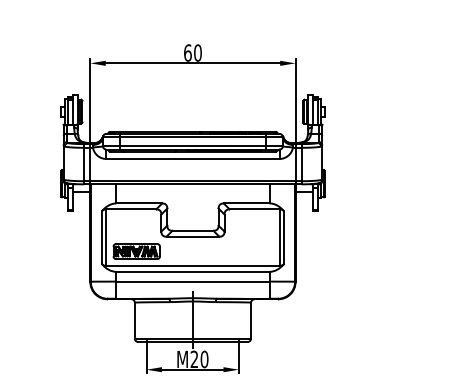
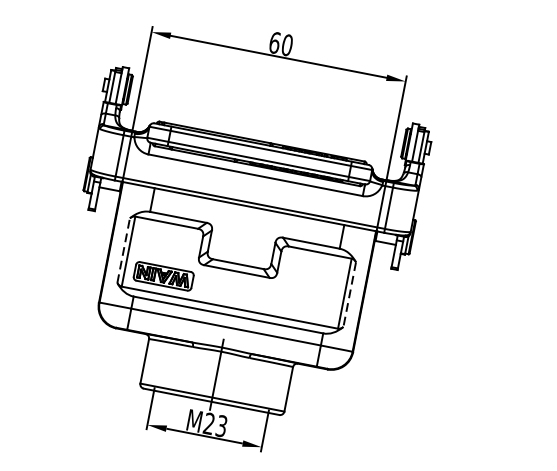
line: (101, 237) -> (123, 250), solid -> dashed
line: (284, 238) -> (349, 295), solid -> dashed
text: (204, 359) -> (221, 426), M20 -> M23

